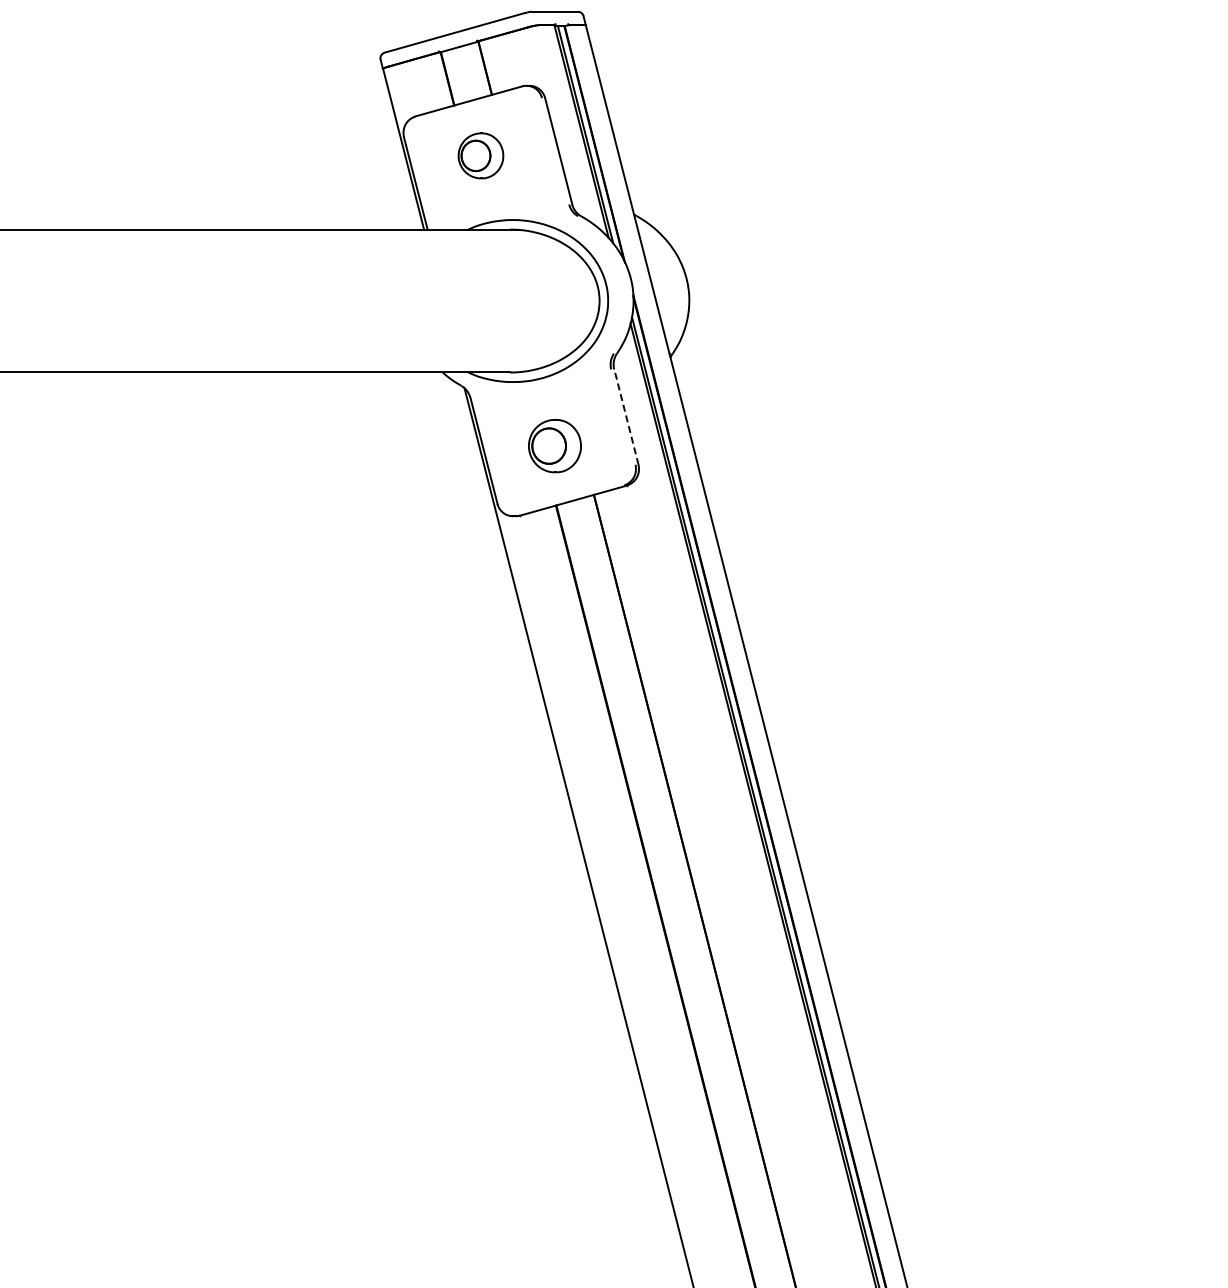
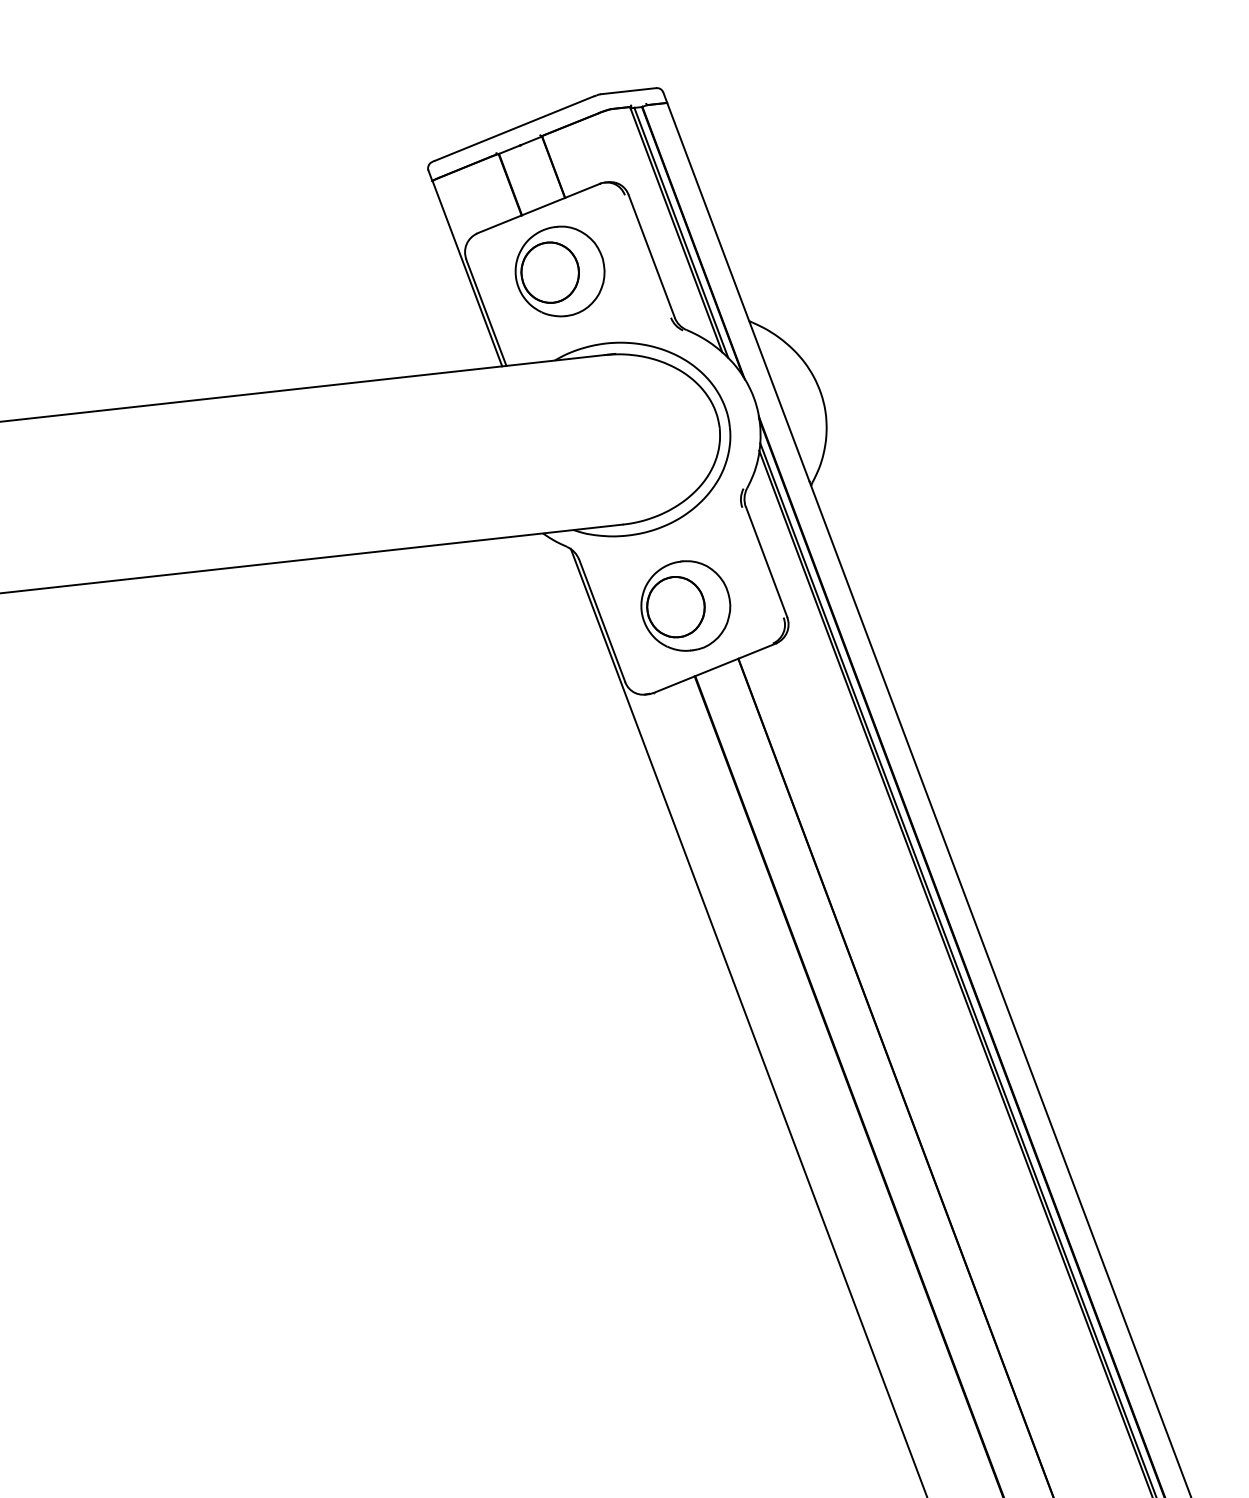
part: (480, 155) -> (559, 271), size x1.67
line: (626, 416) -> (766, 561), dashed -> solid
part: (554, 445) -> (685, 605), size x1.43

